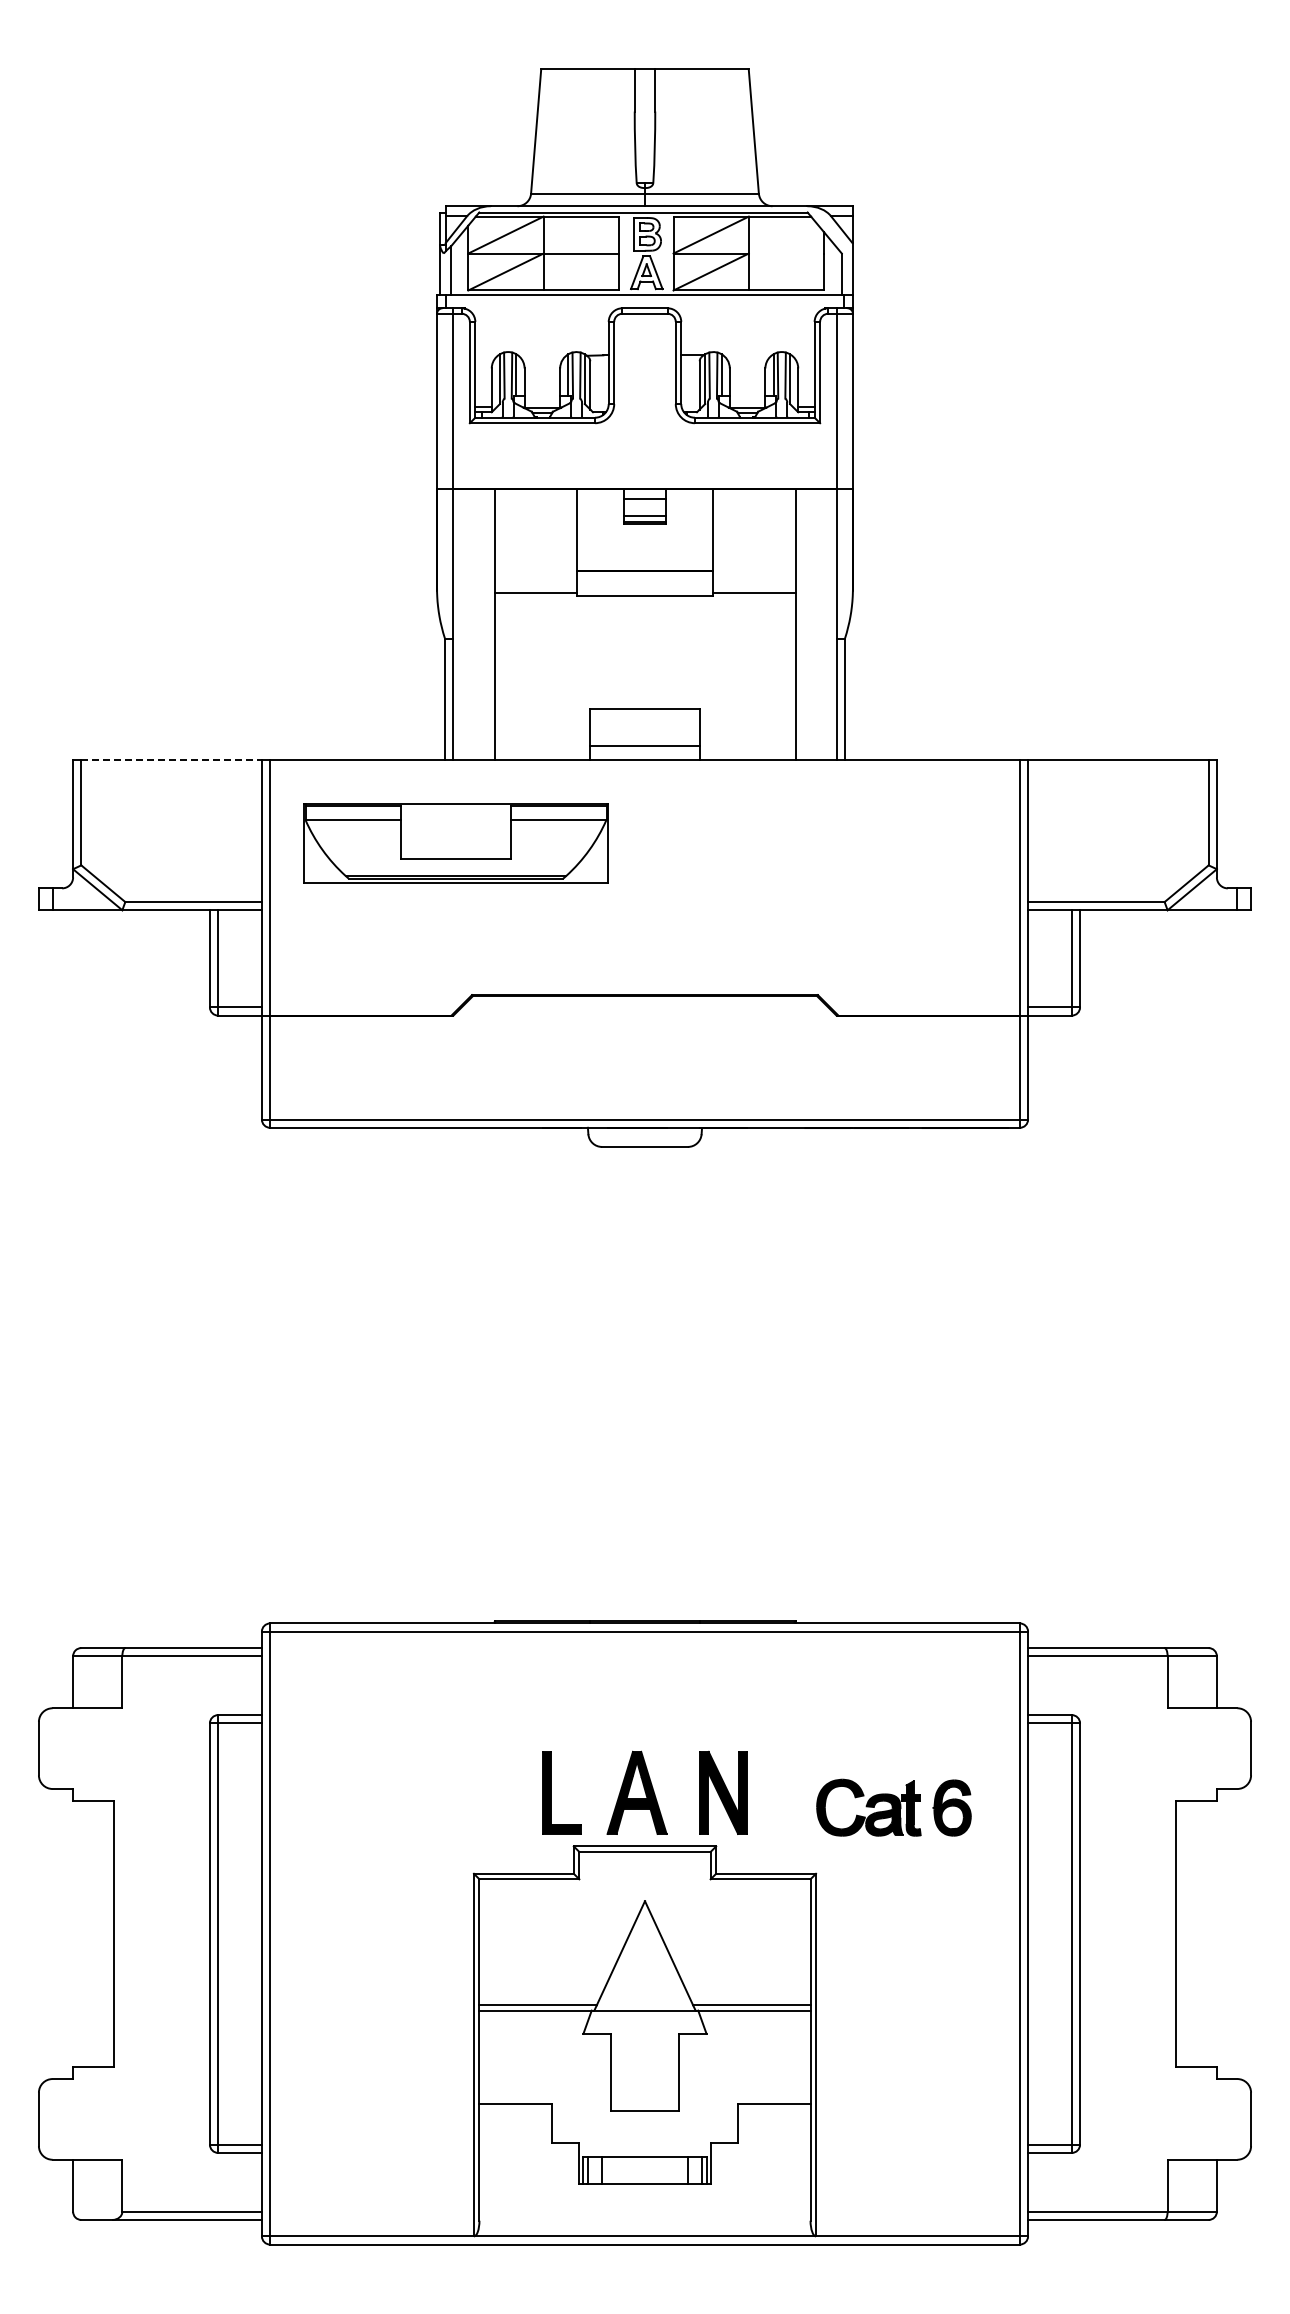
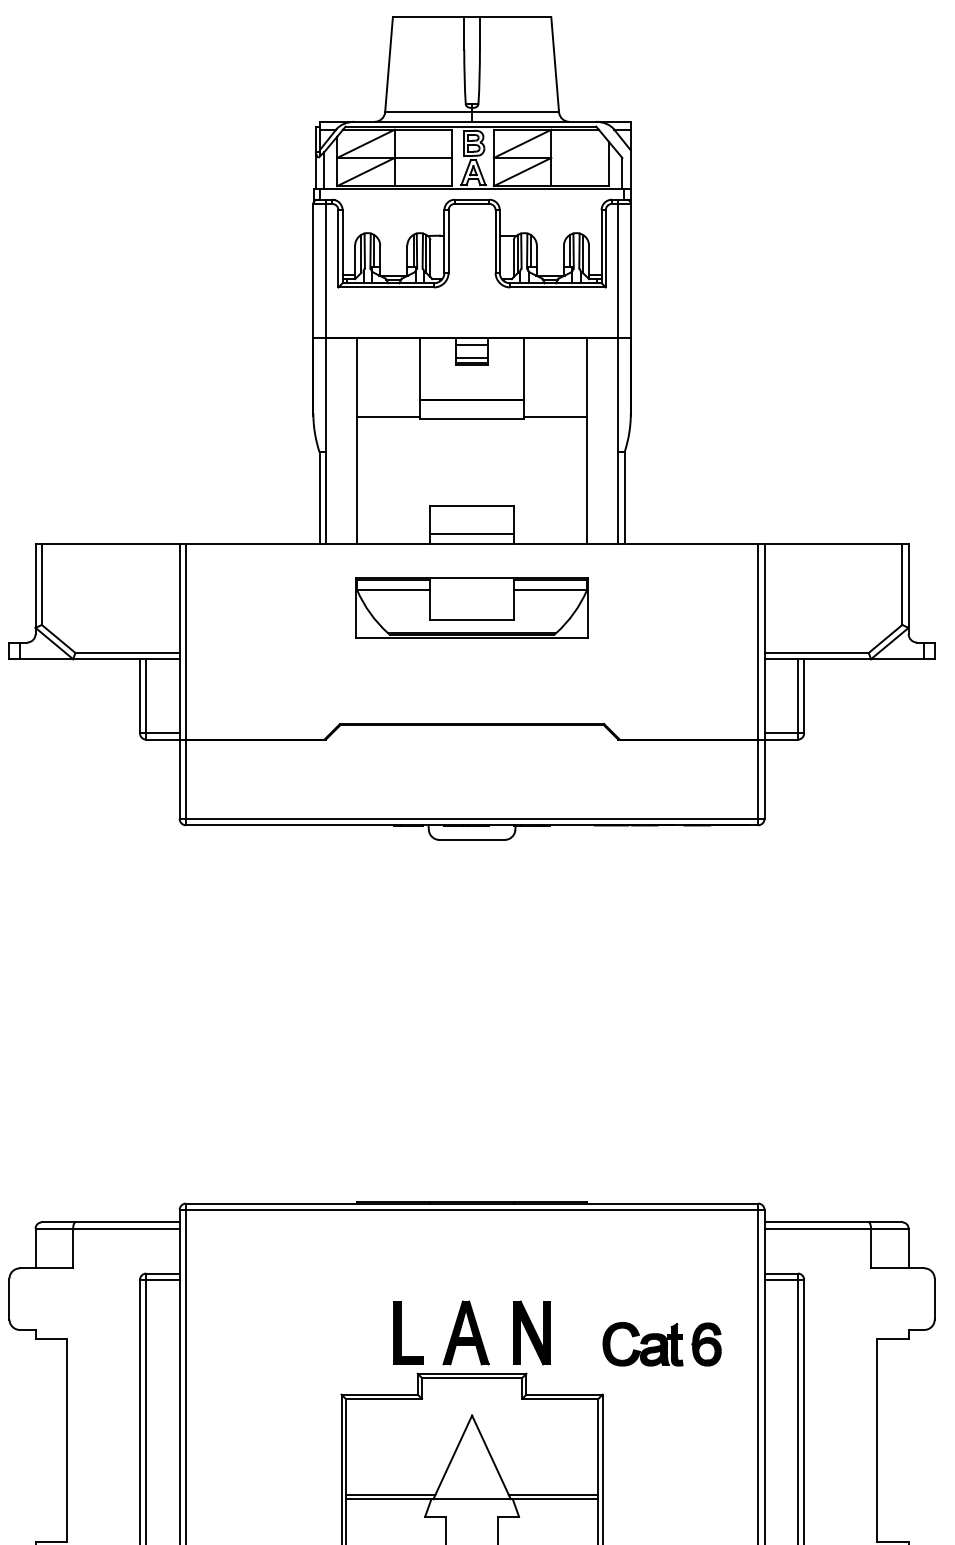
line: (172, 759) -> (111, 544), dashed -> solid
part: (455, 843) -> (471, 608), moved

